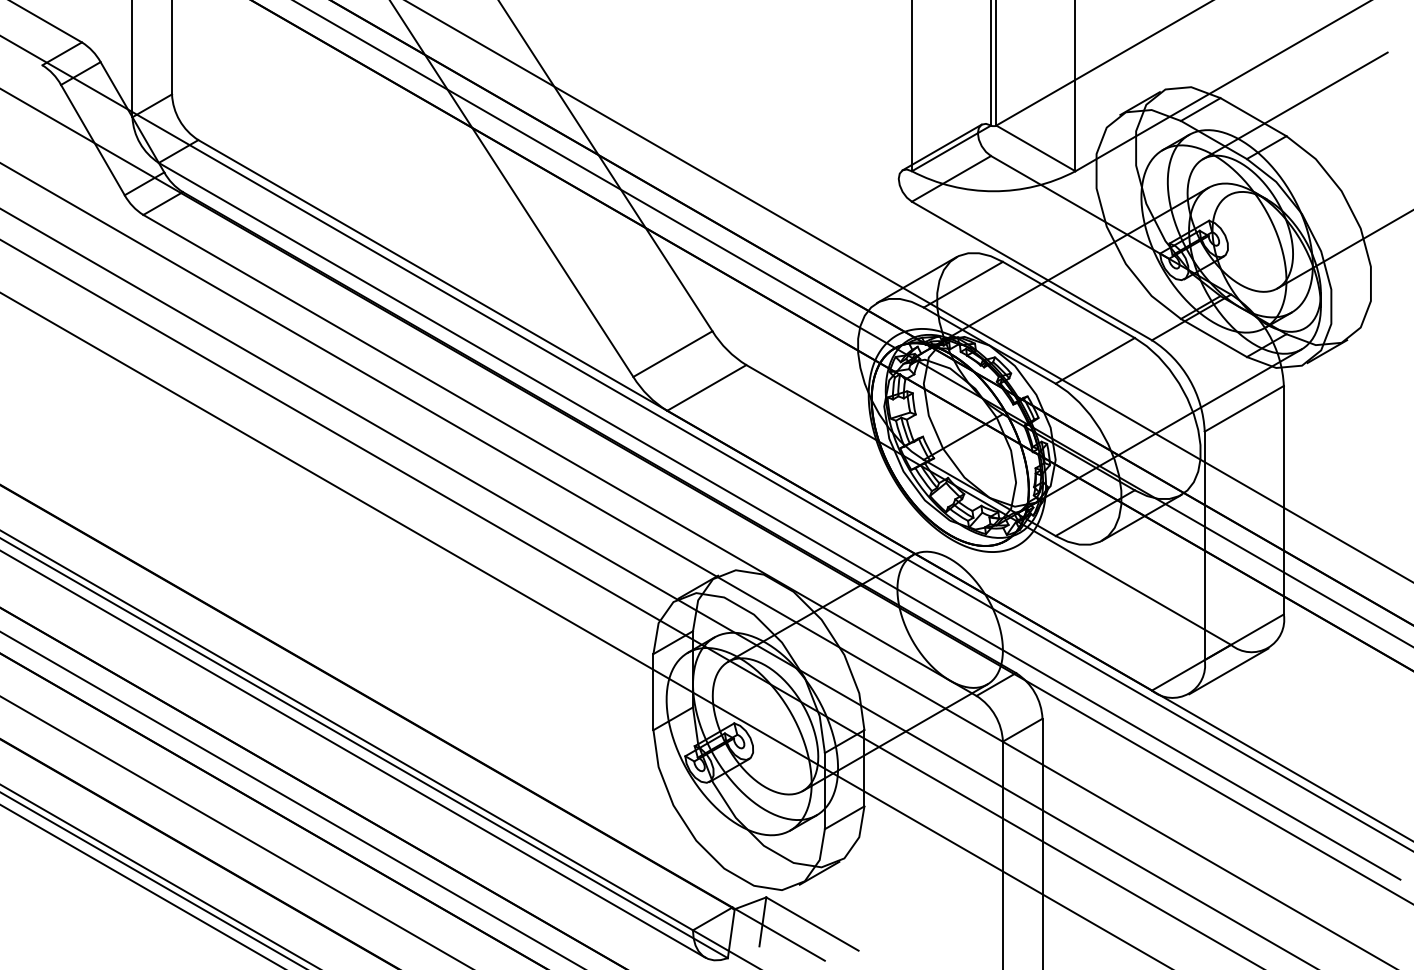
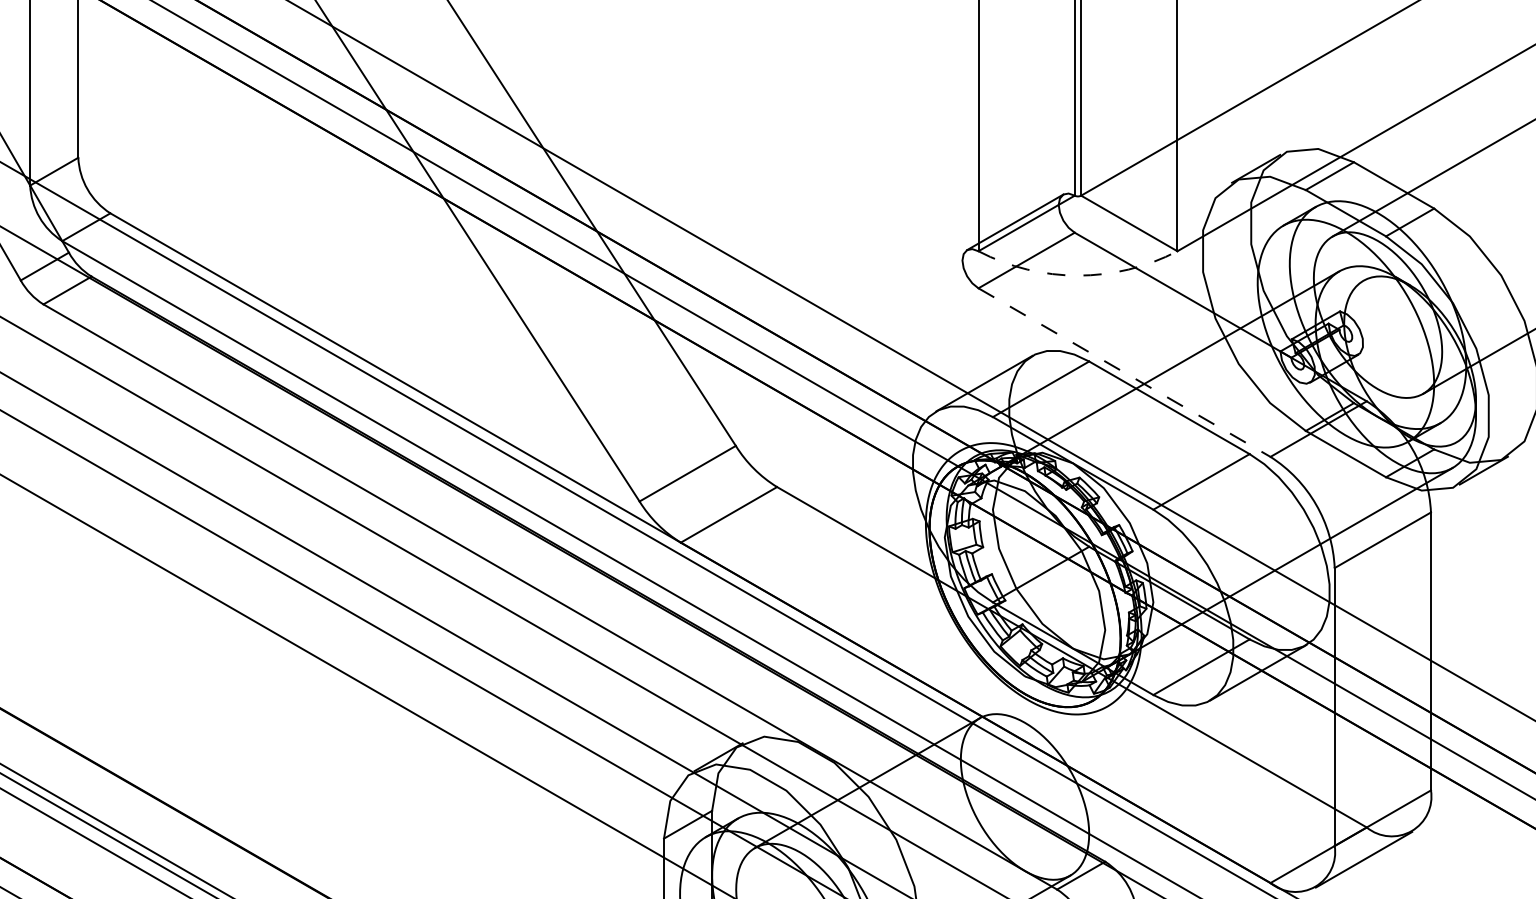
arc: (993, 191) -> (1077, 275), solid -> dashed
line: (1031, 271) -> (1123, 373), solid -> dashed

